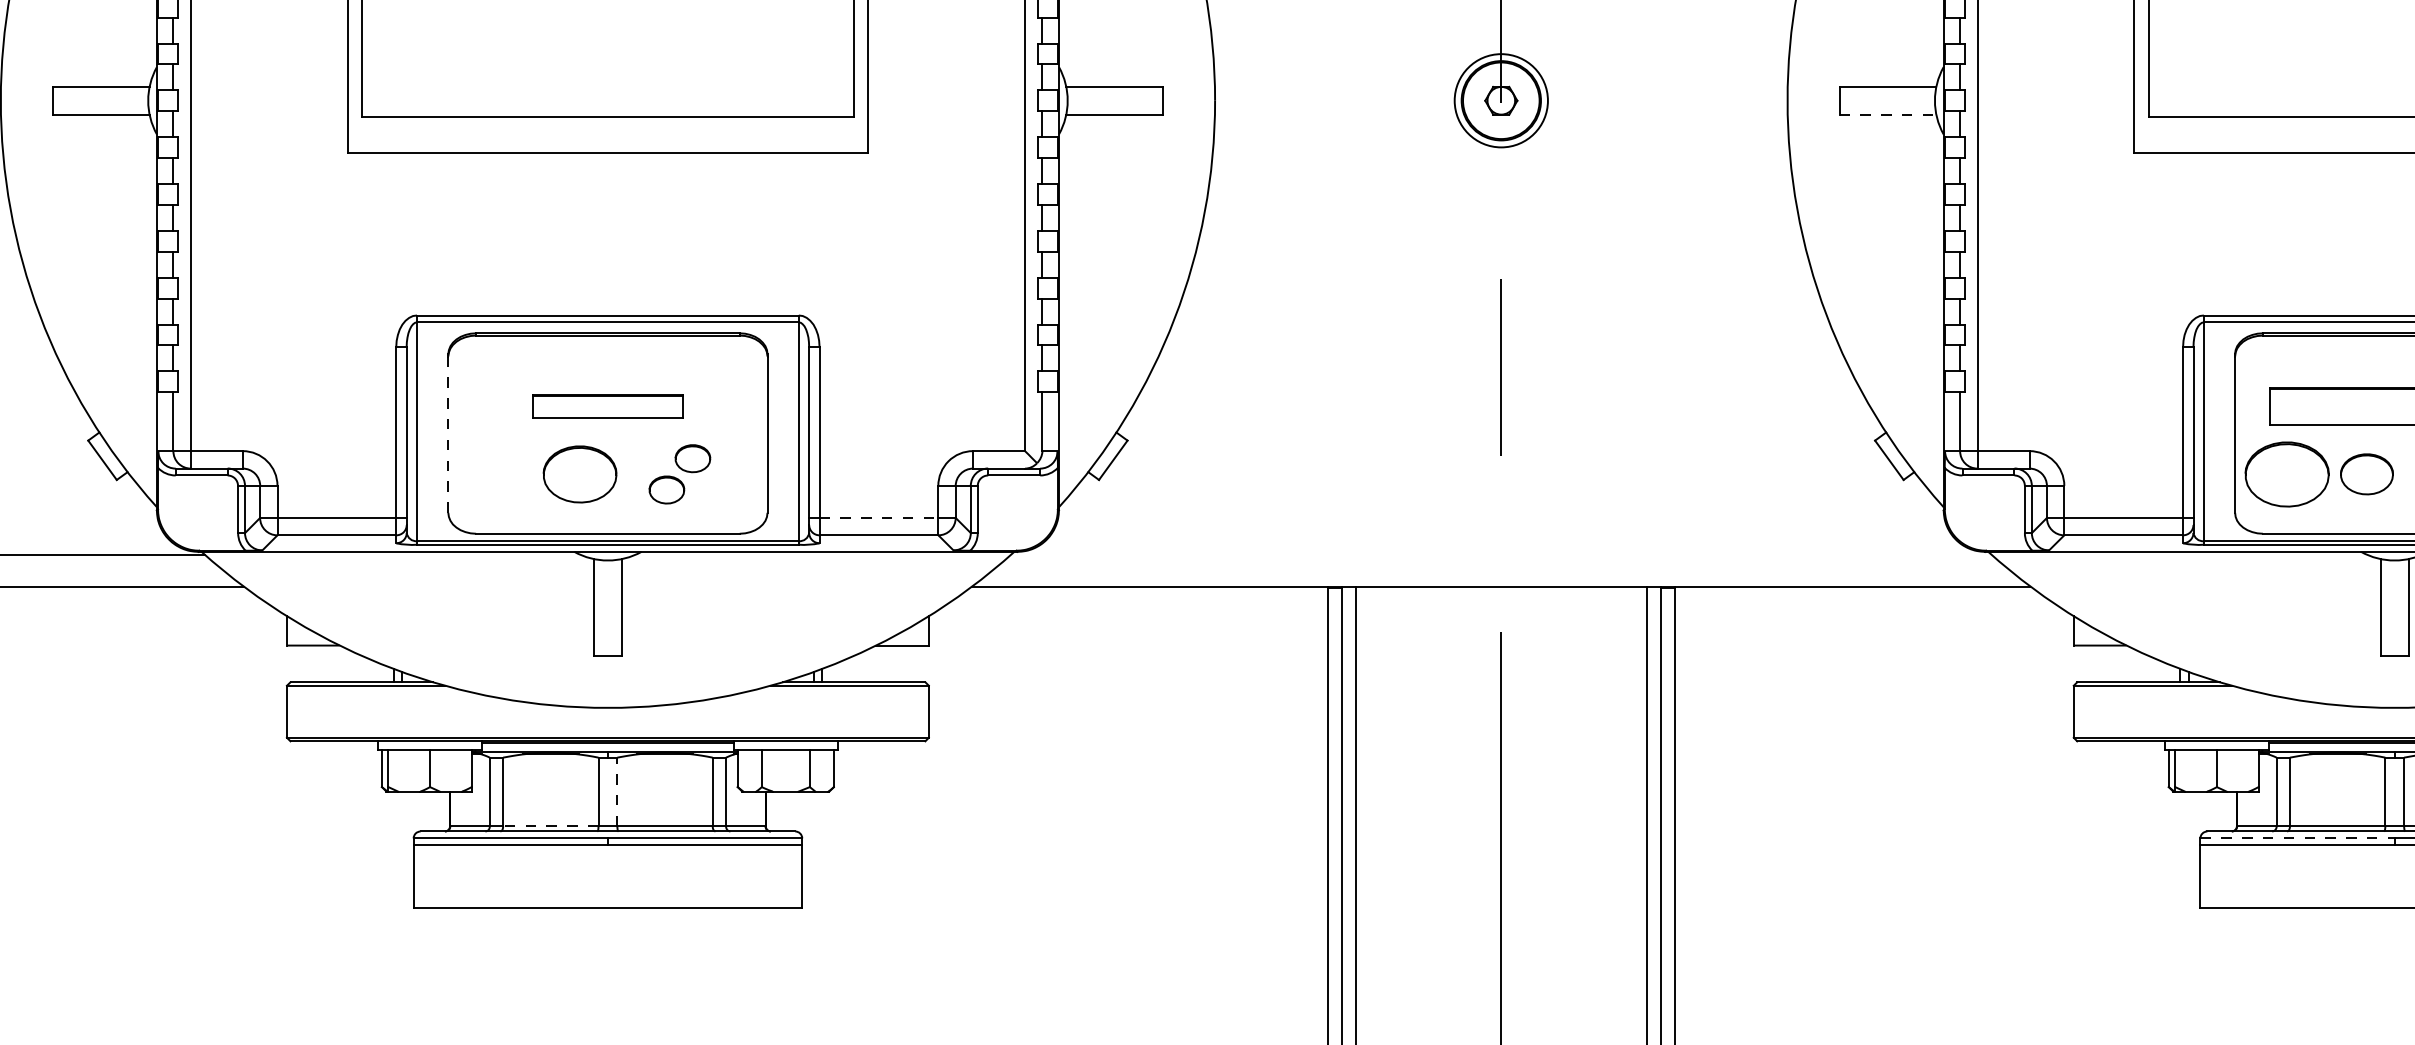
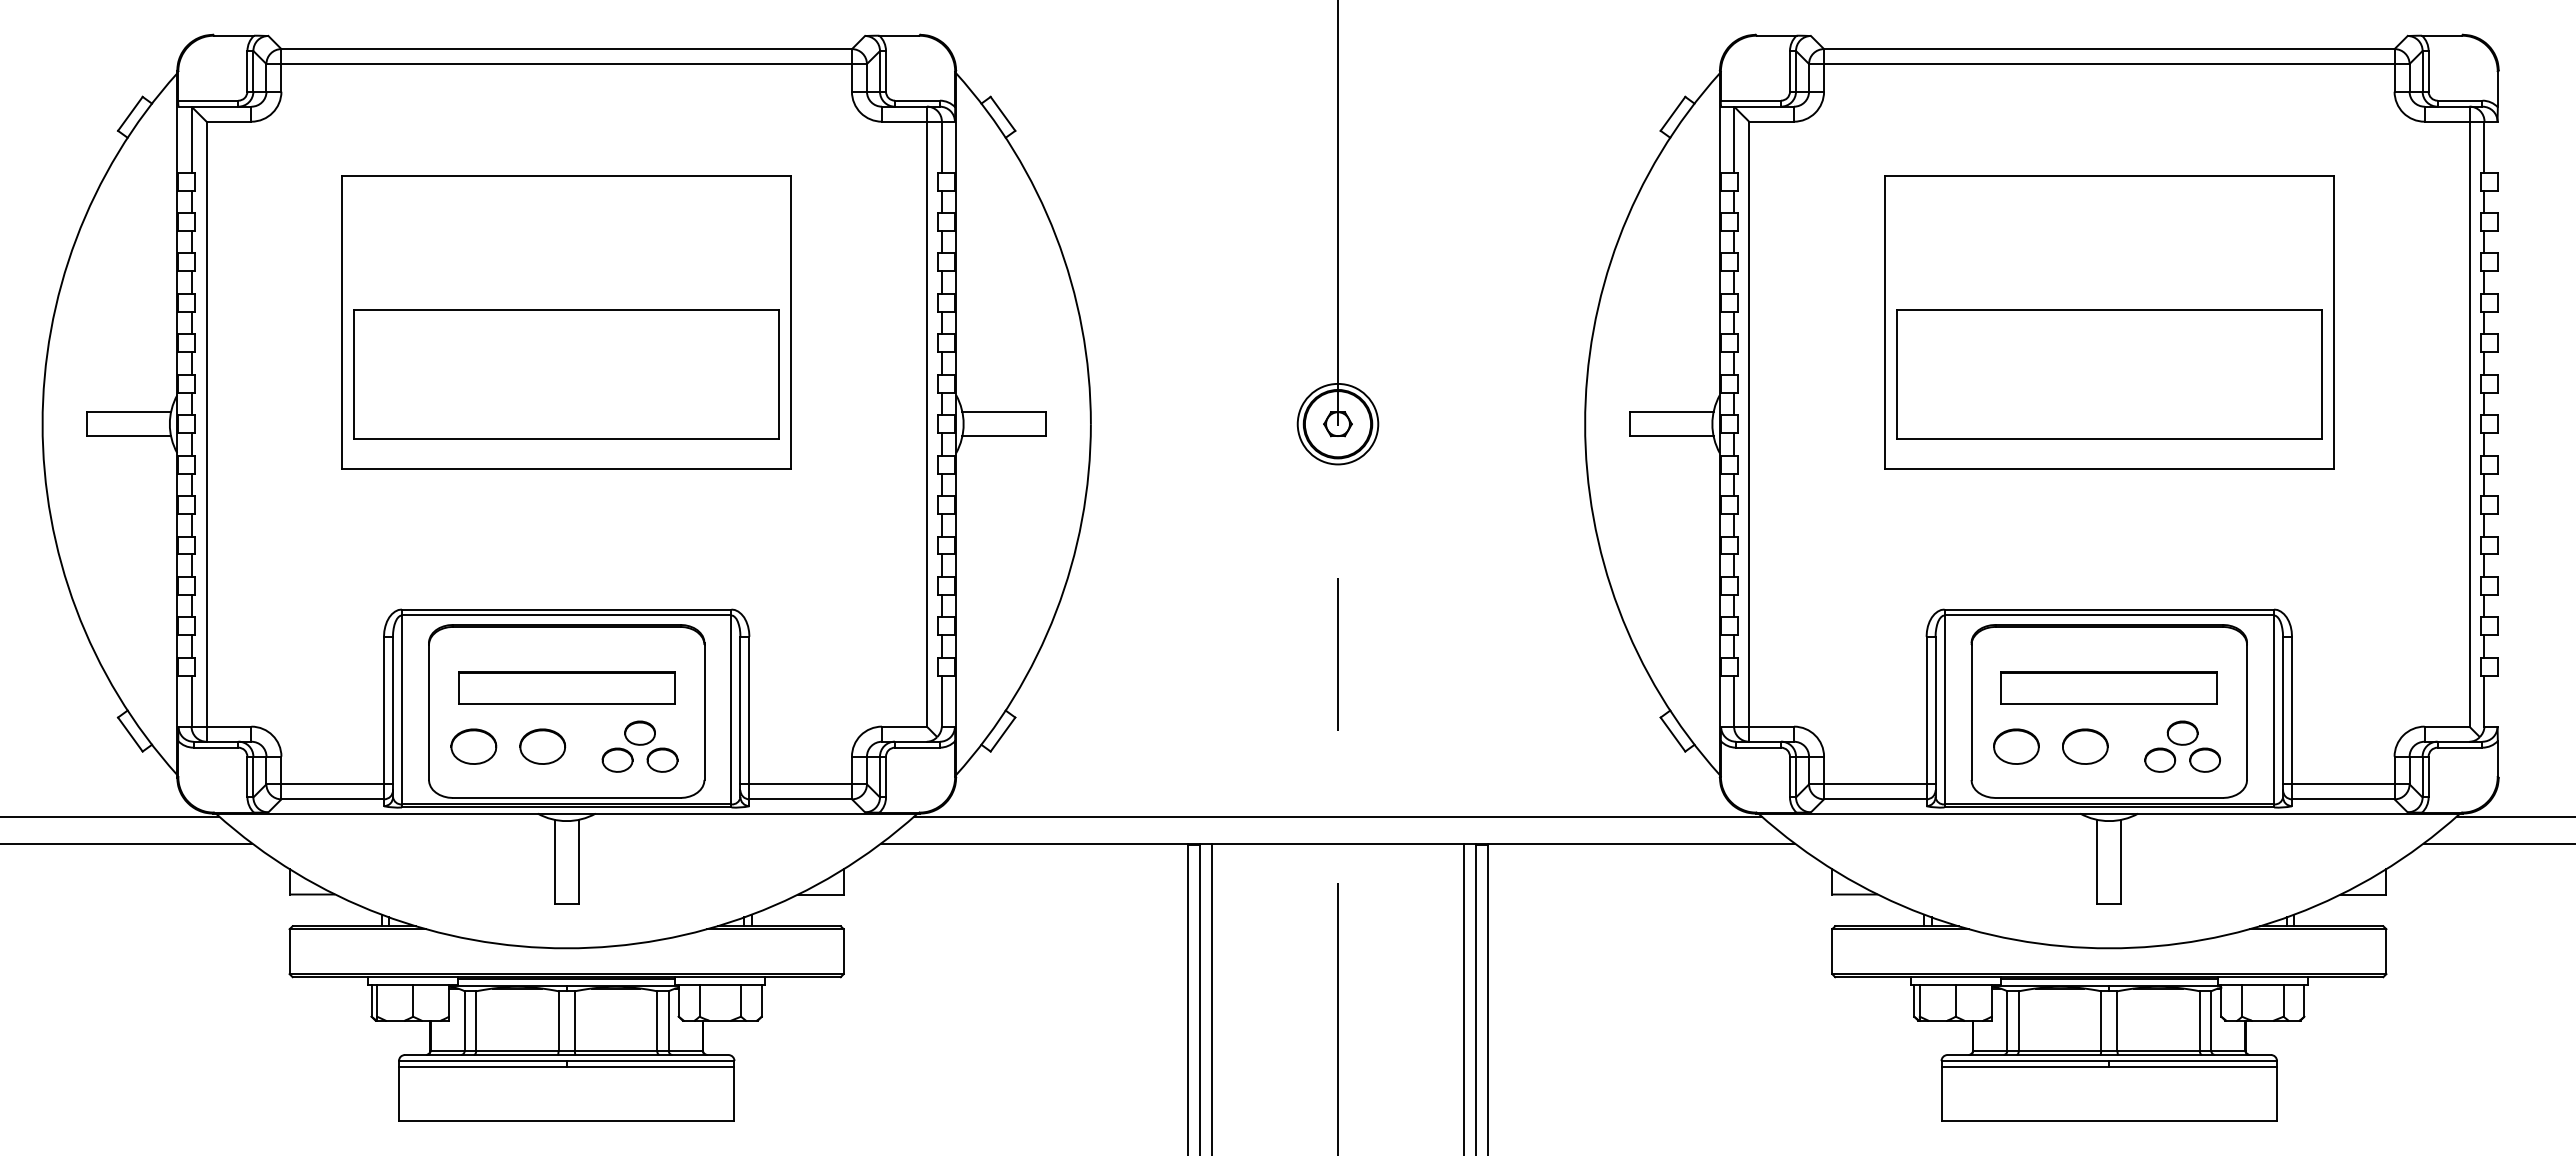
line: (1887, 115) -> (1671, 436), dashed -> solid
part: (607, 405) -> (566, 687), size x1.67
line: (447, 434) -> (428, 712), dashed -> solid
part: (499, 474) -> (473, 746), added
part: (579, 474) -> (542, 746), size x0.71
part: (2287, 474) -> (2016, 746), size x0.62
part: (718, 489) -> (662, 759), added
line: (879, 518) -> (801, 784), dashed -> solid
line: (1500, 555) -> (1337, 816), added
line: (616, 791) -> (574, 1020), dashed -> solid
line: (549, 826) -> (516, 1050), dashed -> solid
line: (2297, 838) -> (2025, 1061), dashed -> solid

